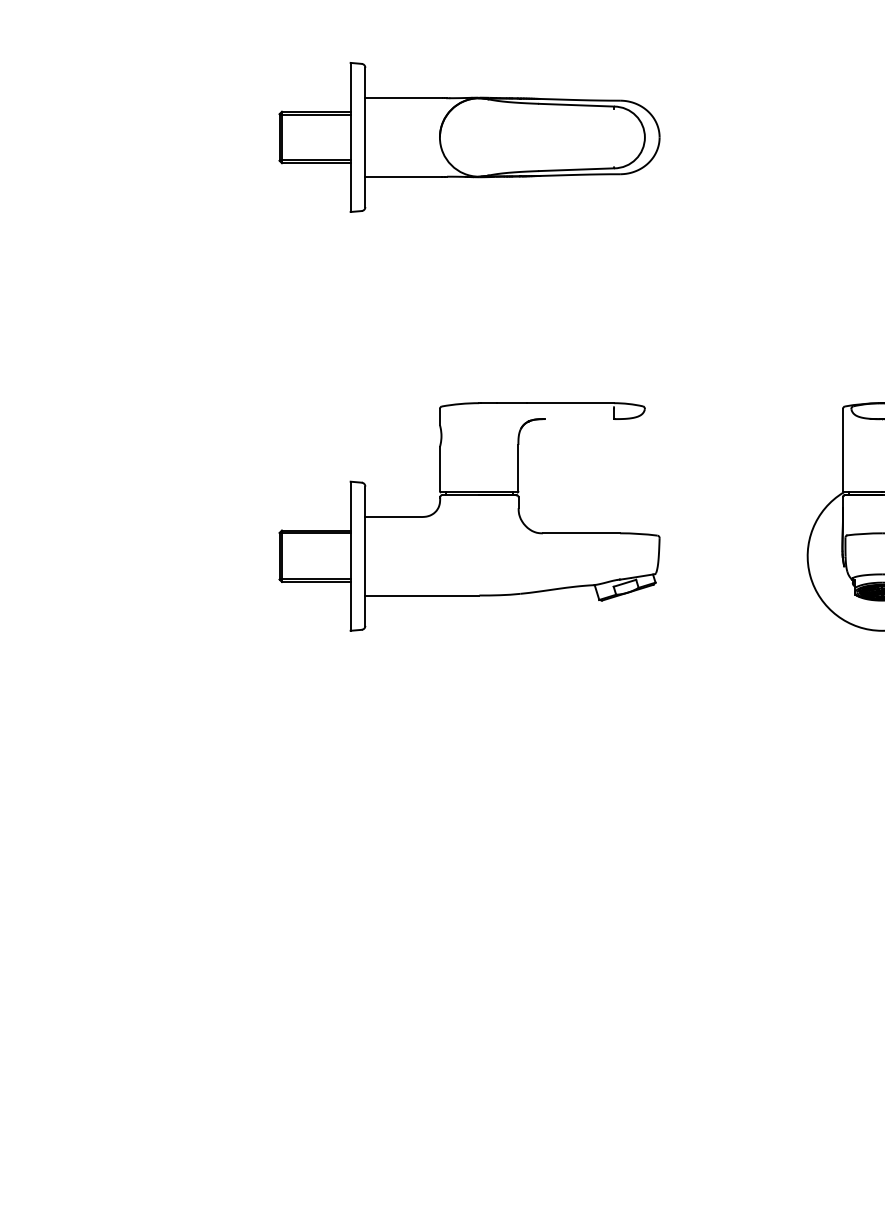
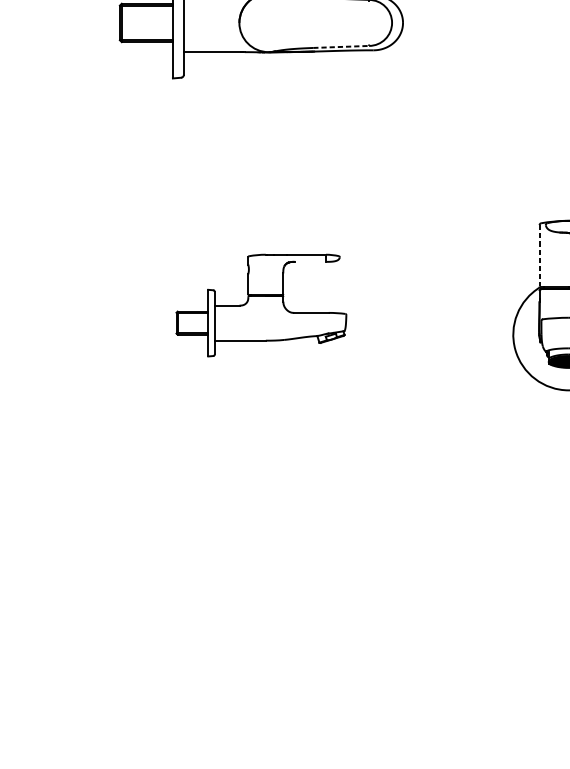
line: (576, 169) -> (341, 46), solid -> dashed
line: (842, 450) -> (539, 256), solid -> dashed
part: (469, 516) -> (261, 305), size x0.6

